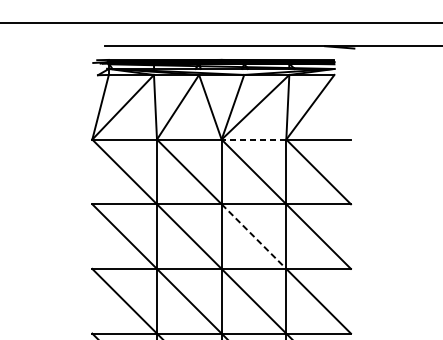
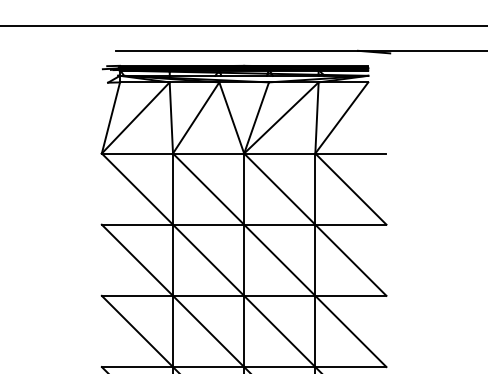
line: (253, 139) -> (279, 153), dashed -> solid
line: (254, 236) -> (280, 260), dashed -> solid

